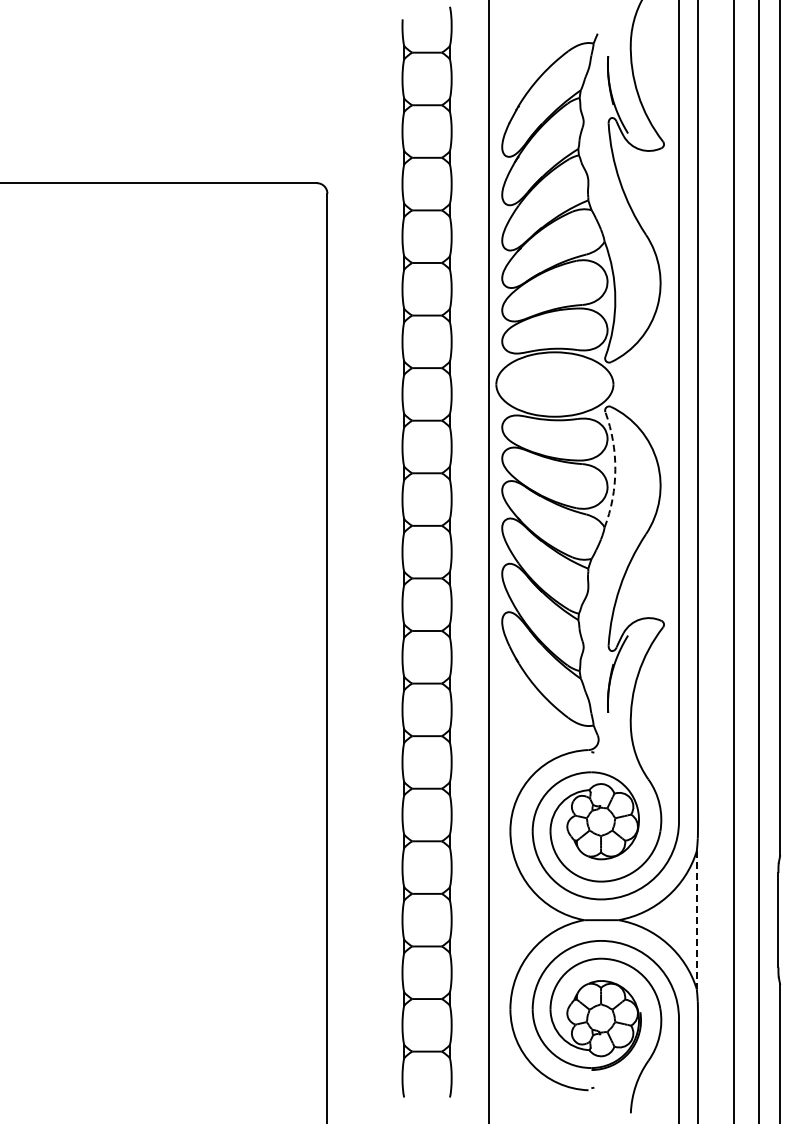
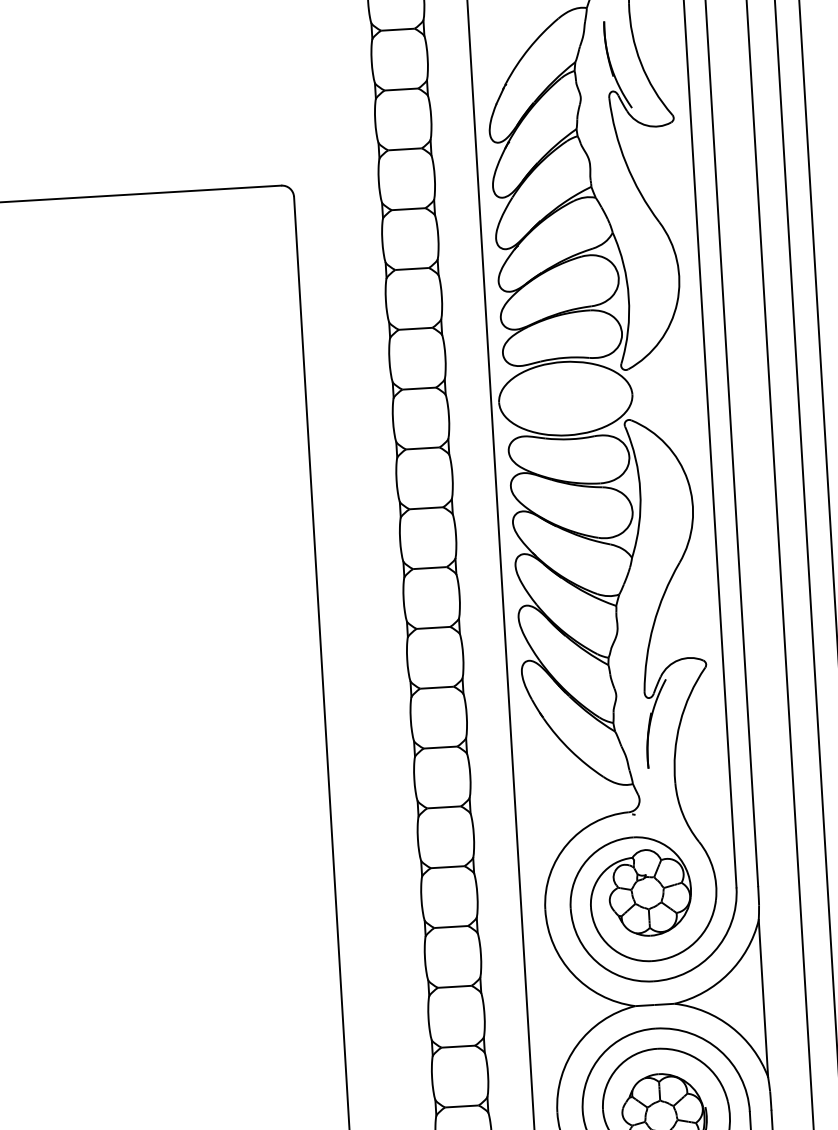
arc: (615, 469) -> (640, 491), dashed -> solid
line: (696, 920) -> (763, 998), dashed -> solid

